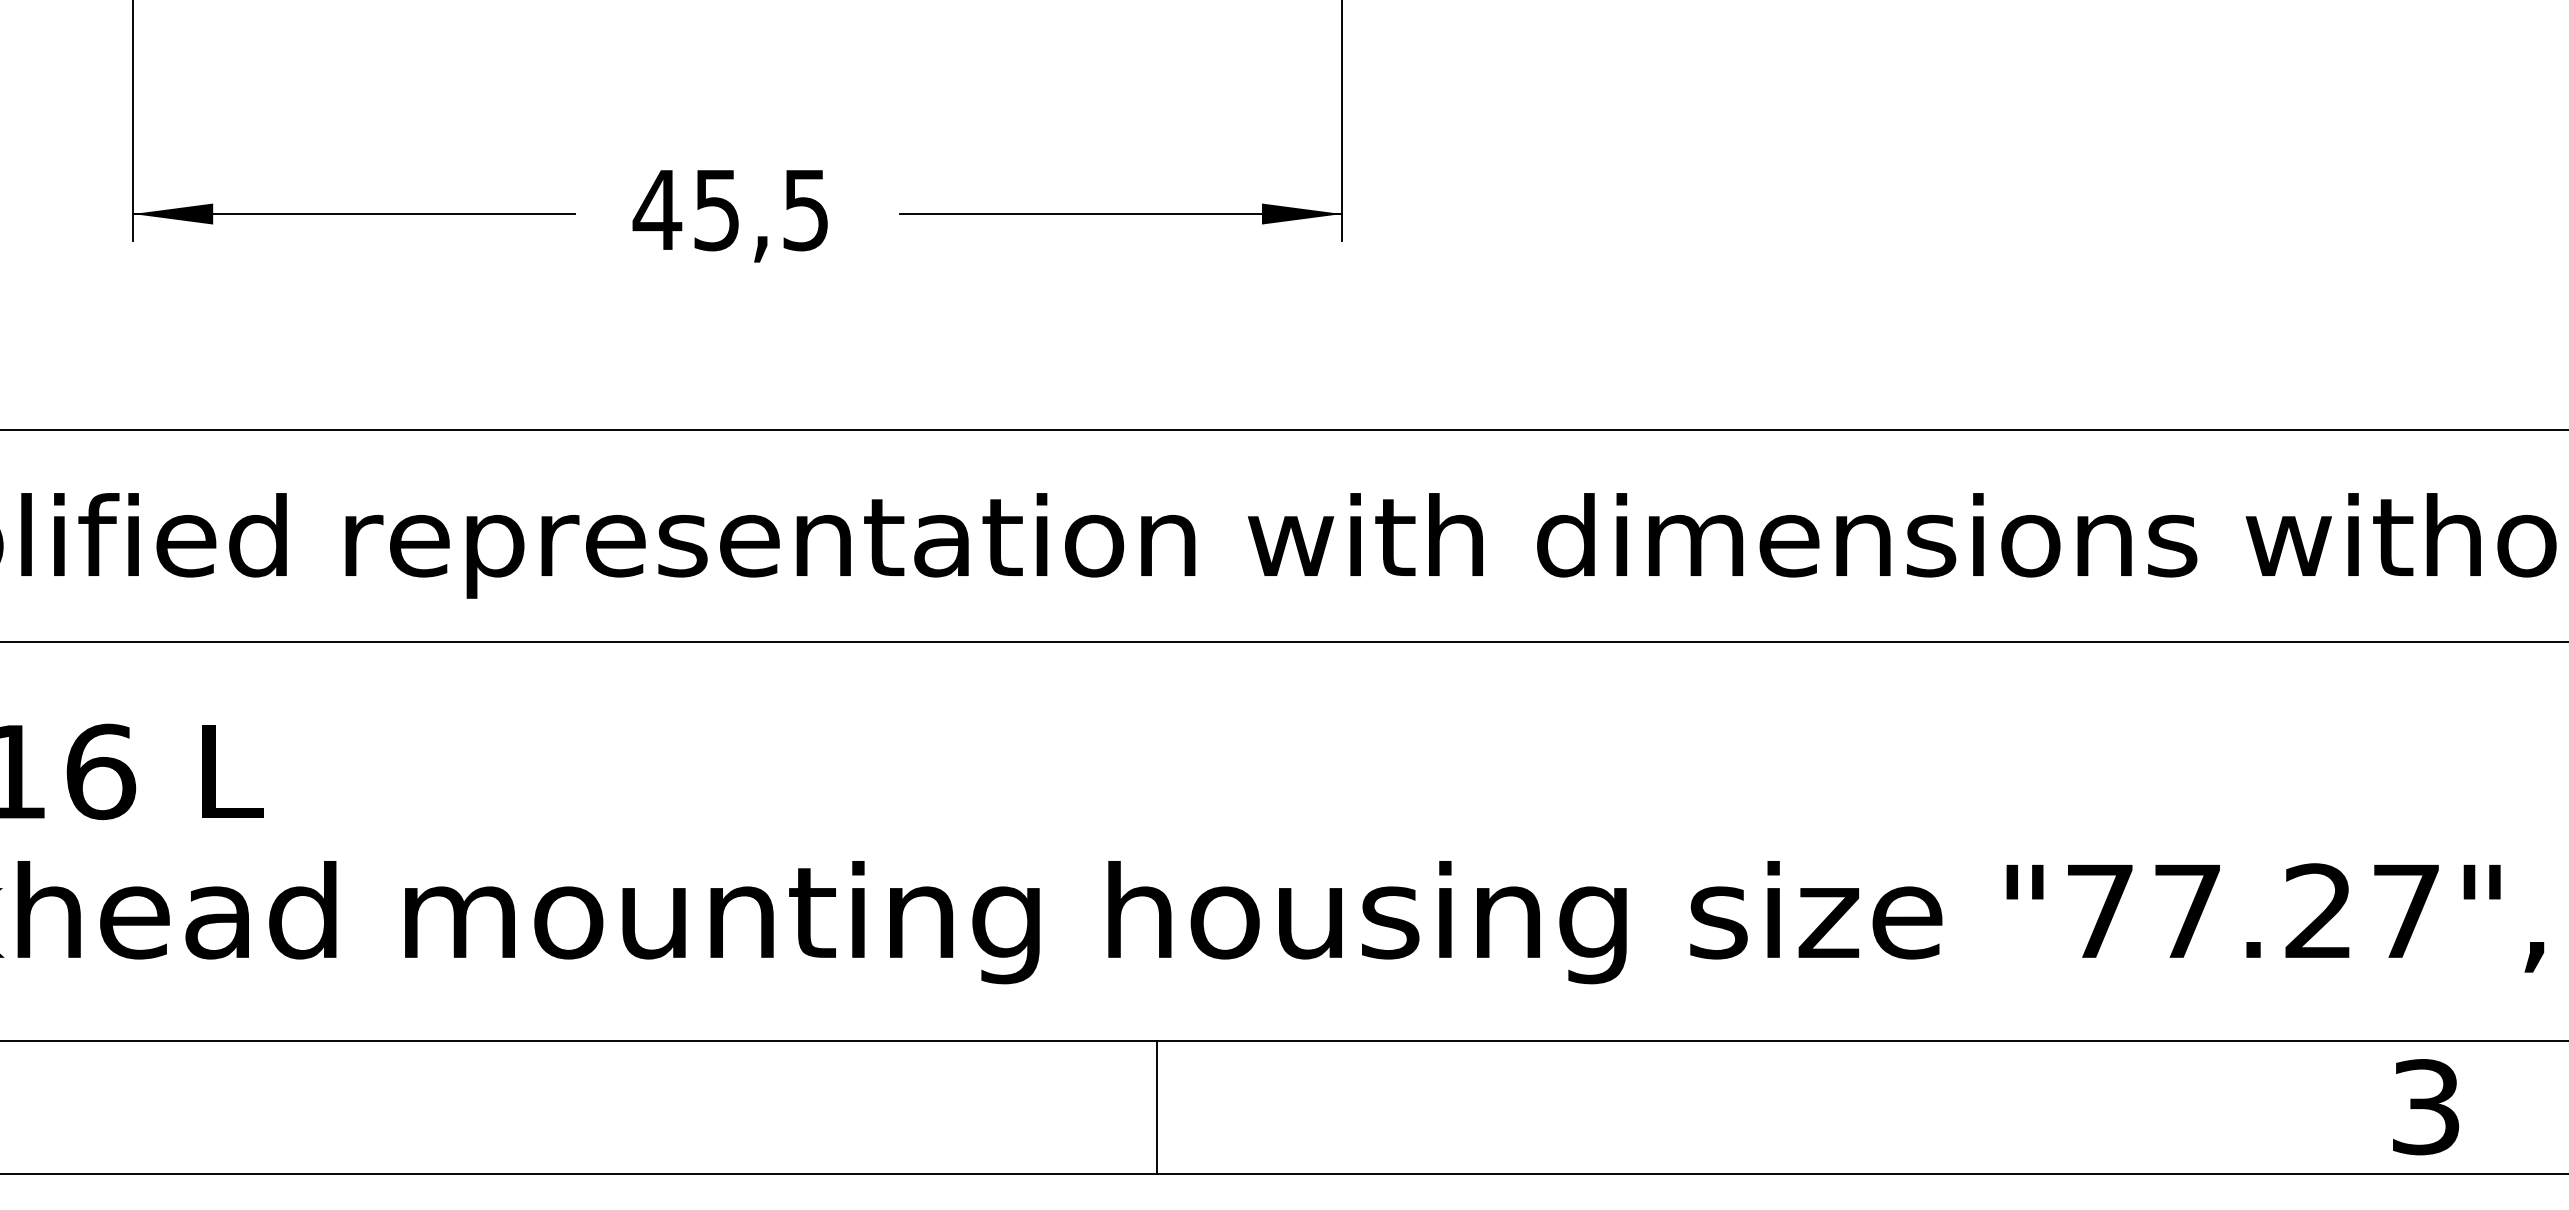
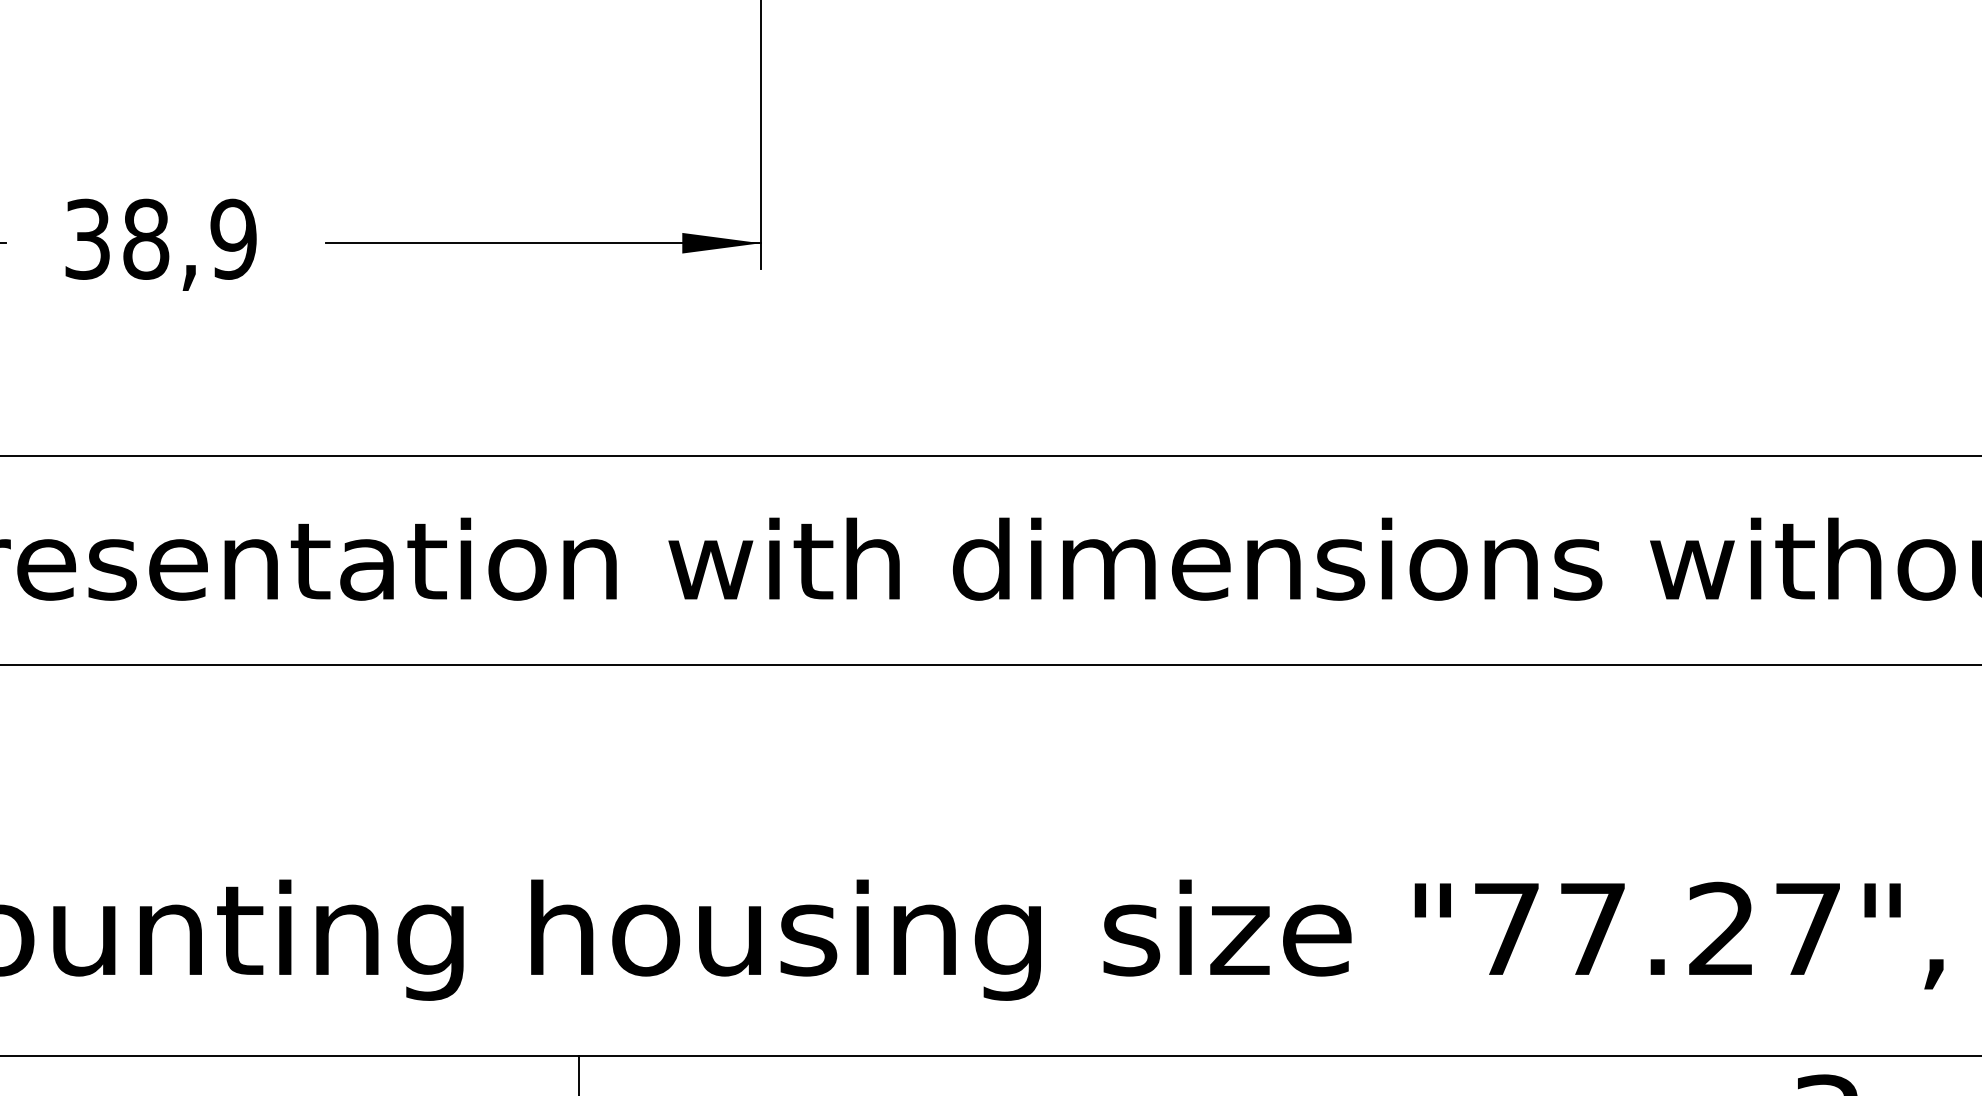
text: (730, 209) -> (159, 238), 45,5 -> 38,9

